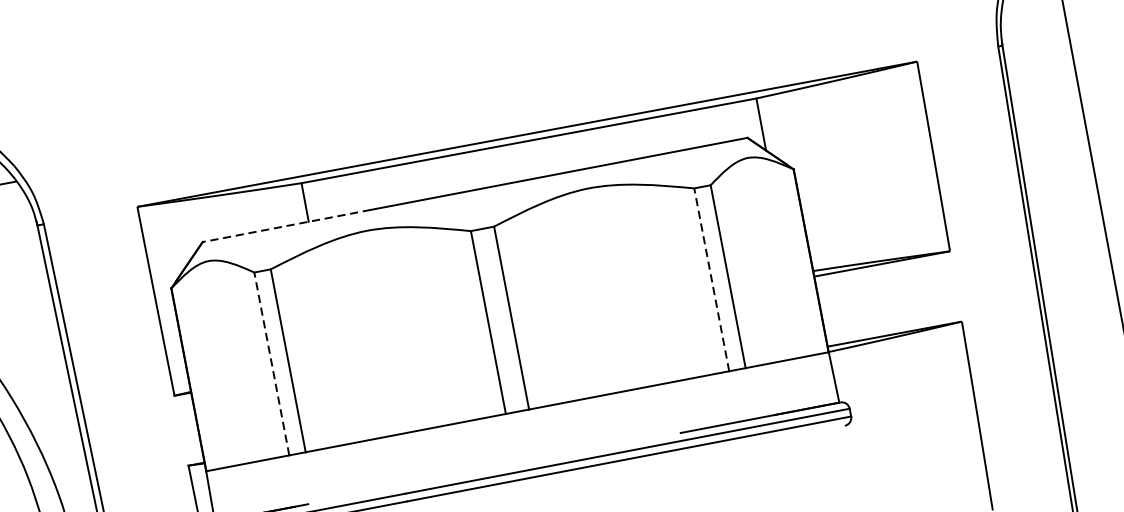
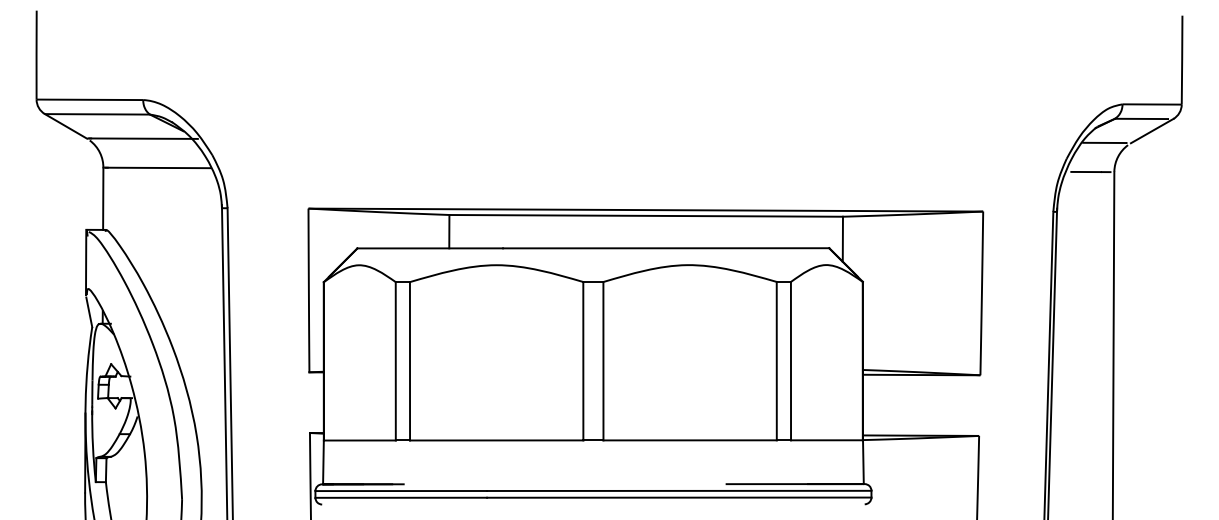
line: (287, 226) -> (430, 248), dashed -> solid
line: (711, 279) -> (776, 360), dashed -> solid
line: (271, 363) -> (395, 360), dashed -> solid

